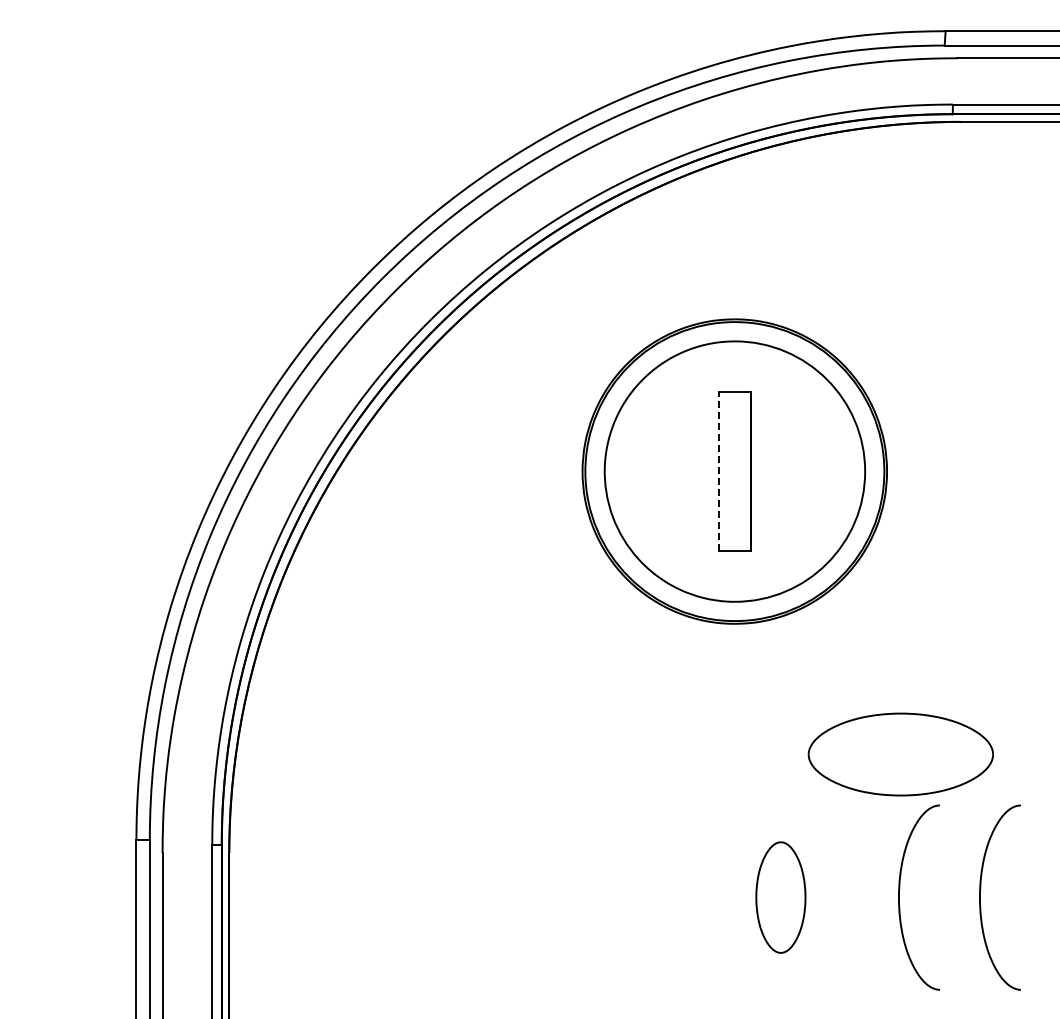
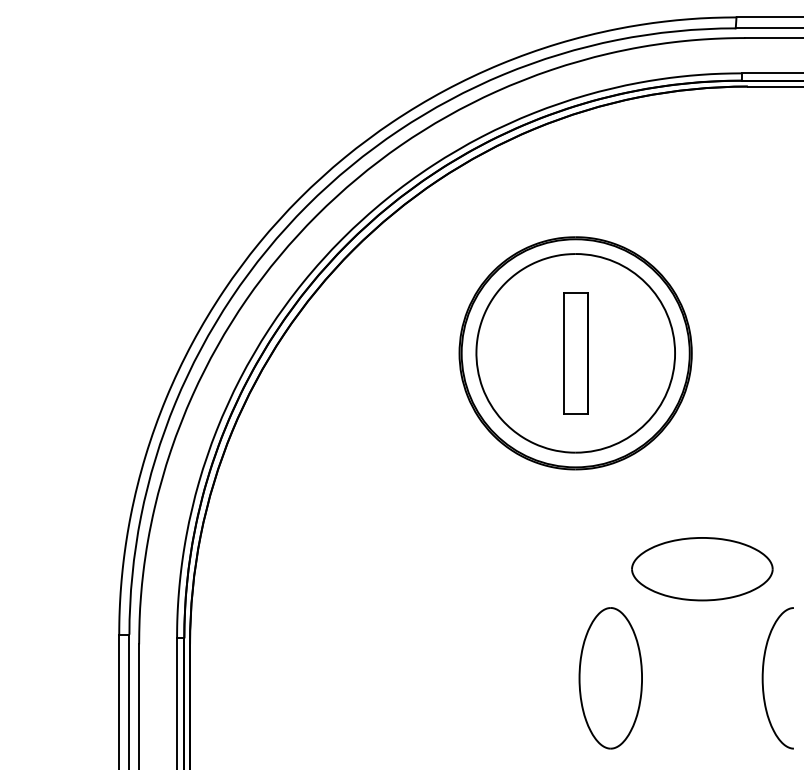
line: (719, 471) -> (563, 353), dashed -> solid
part: (780, 897) -> (610, 678), size x1.67
curve: (899, 897) -> (701, 678), removed

